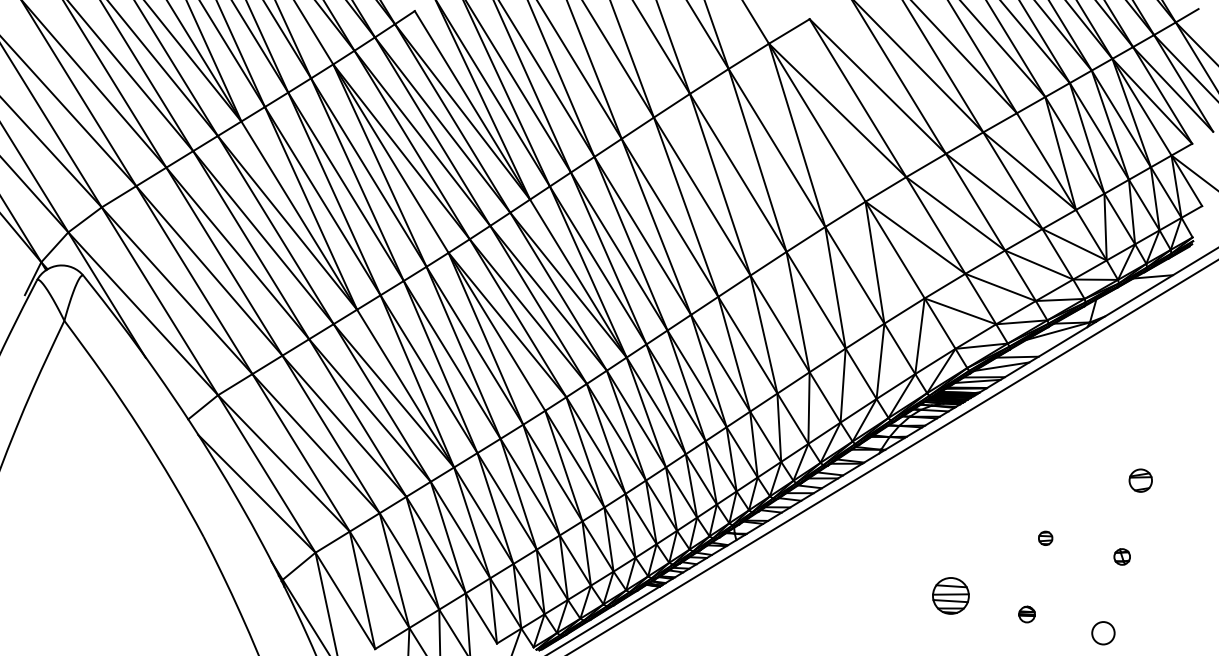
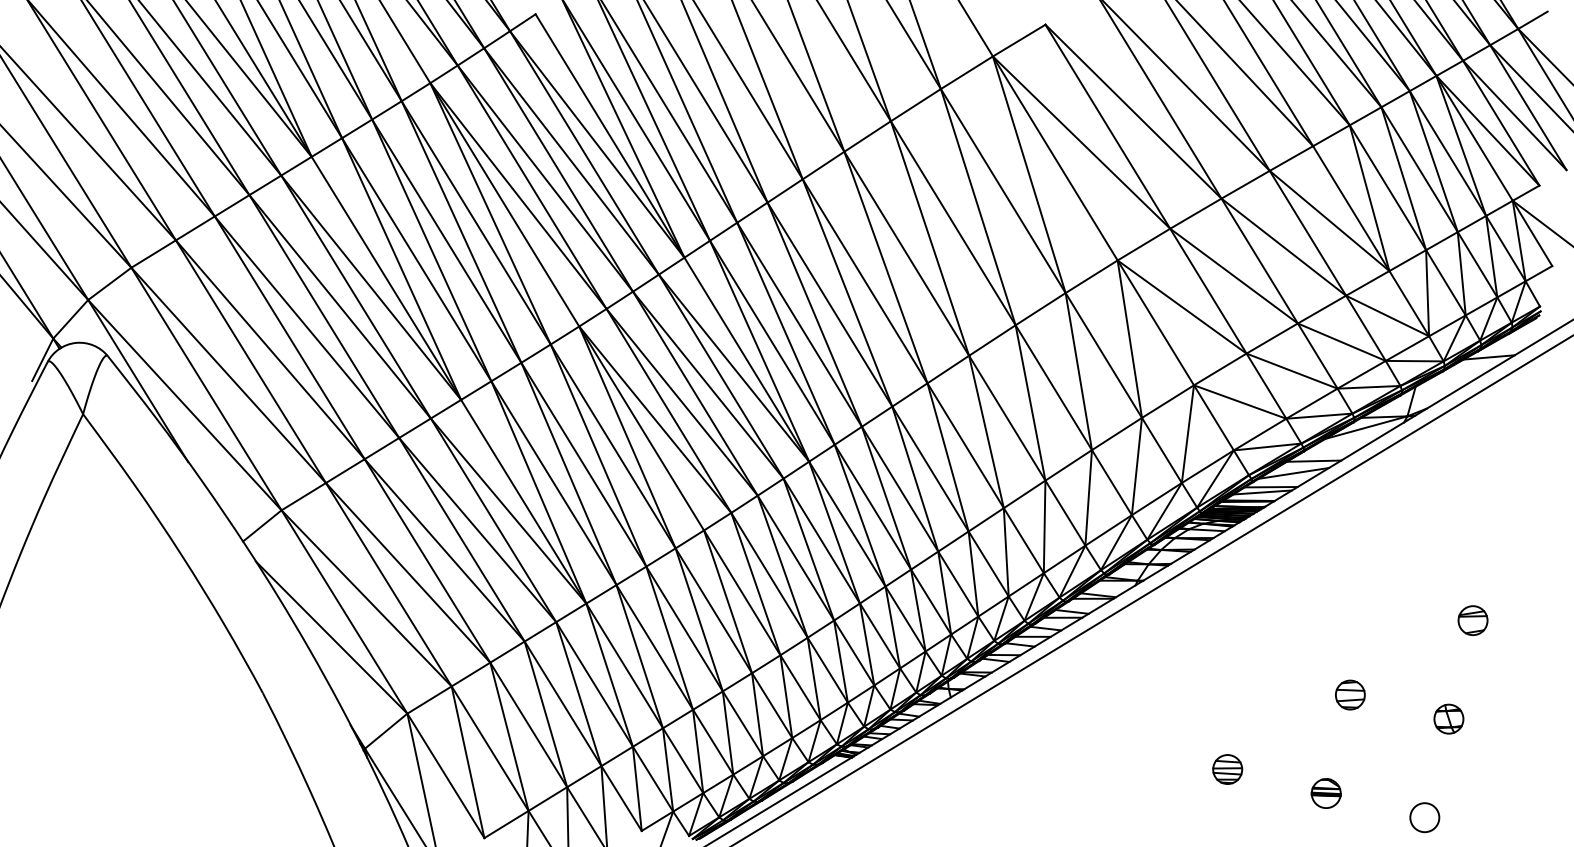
part: (1045, 538) -> (1350, 695), size x1.67
part: (1122, 556) -> (1449, 718), size x1.43
part: (950, 595) -> (1227, 768), size x0.62
part: (1026, 614) -> (1325, 793), size x1.43

